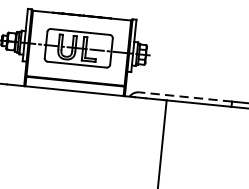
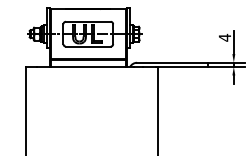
line: (184, 96) -> (171, 62), dashed -> solid

